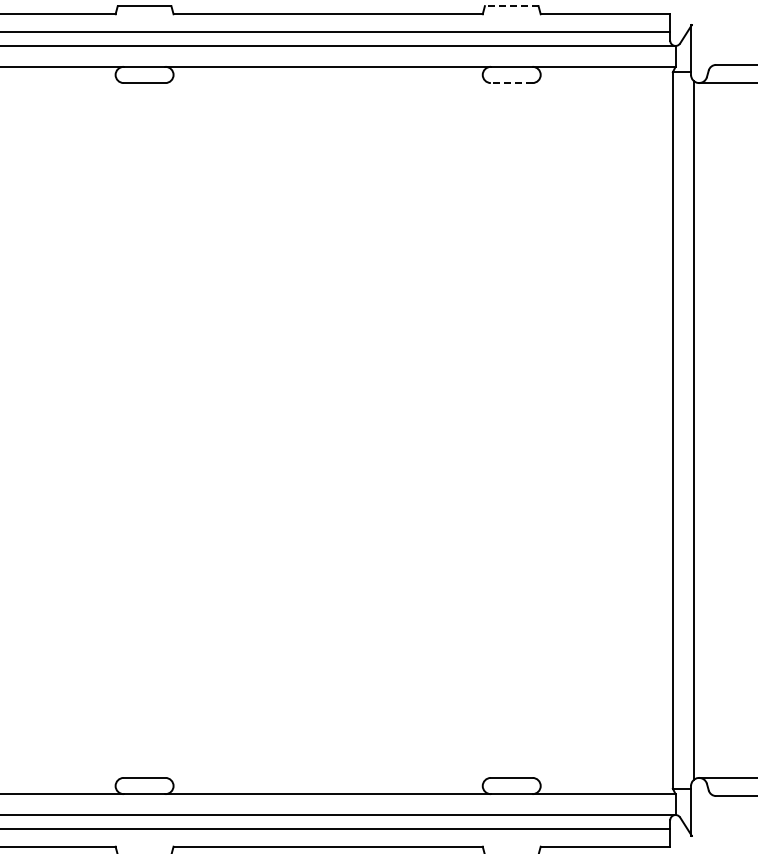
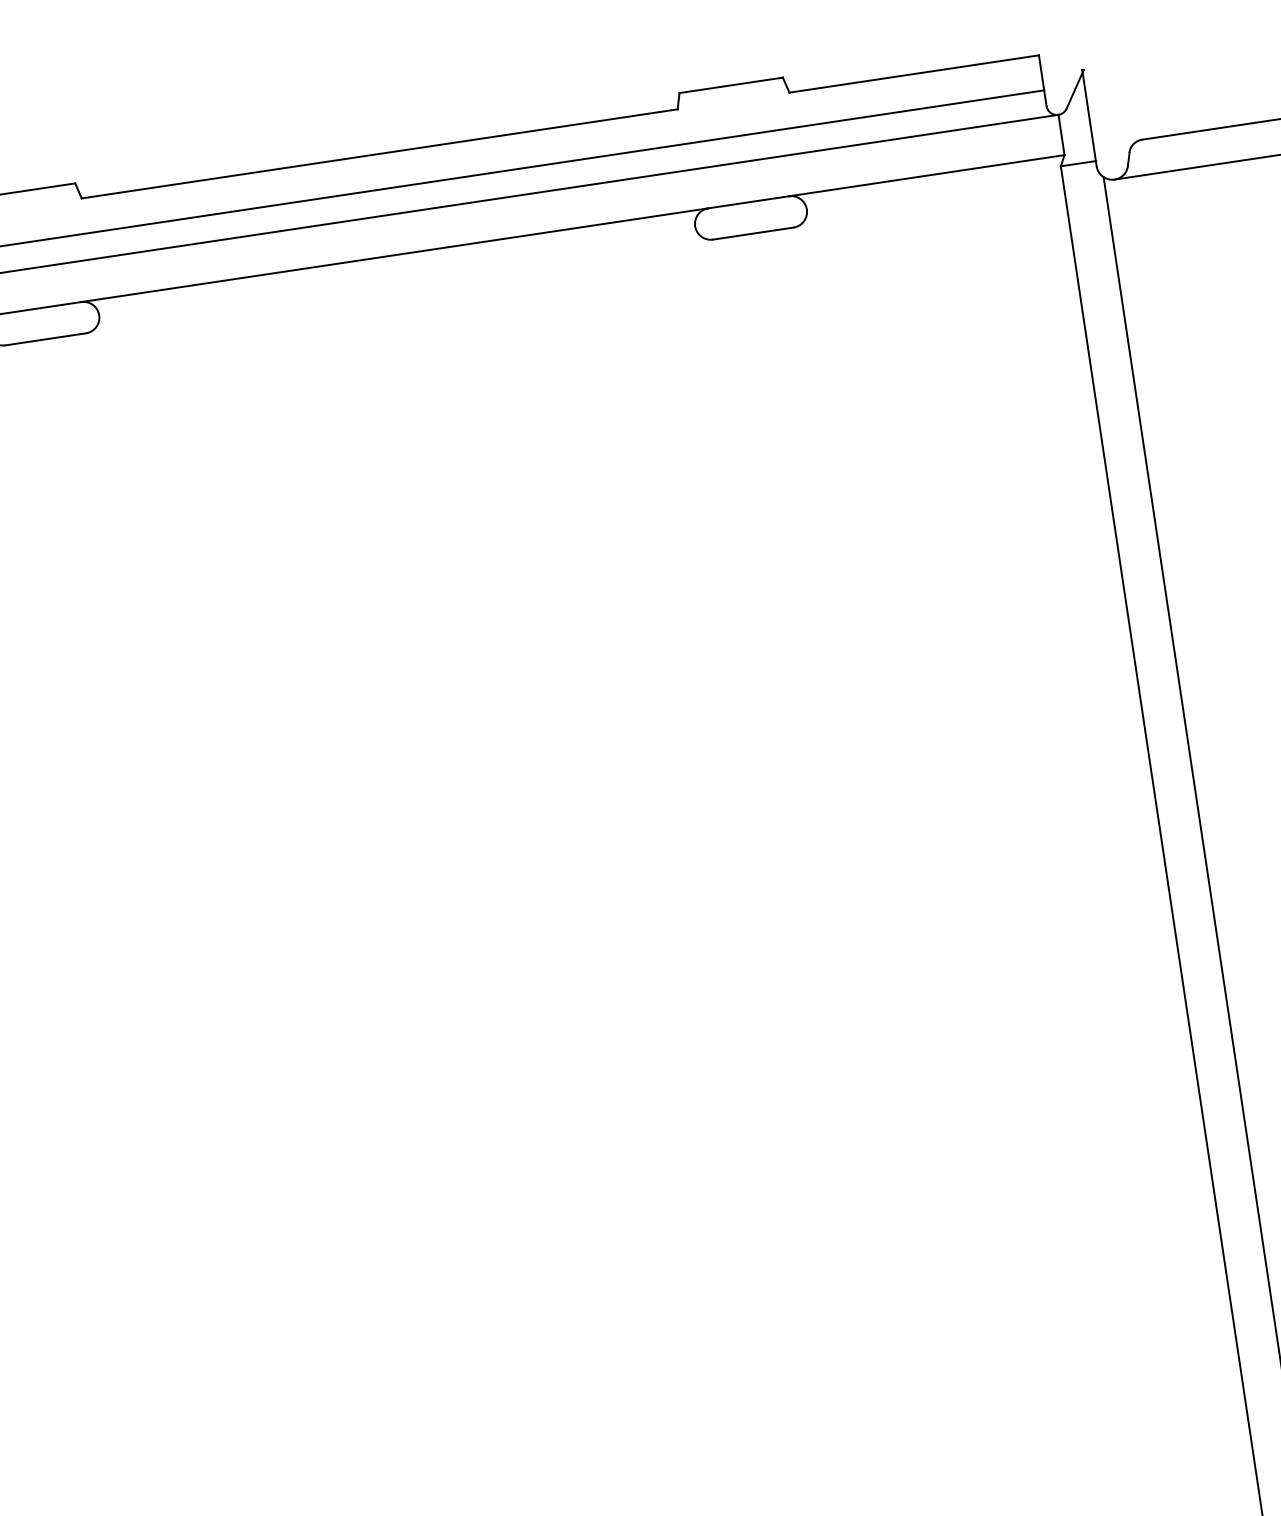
line: (511, 6) -> (730, 86), dashed -> solid
line: (511, 83) -> (753, 234), dashed -> solid

